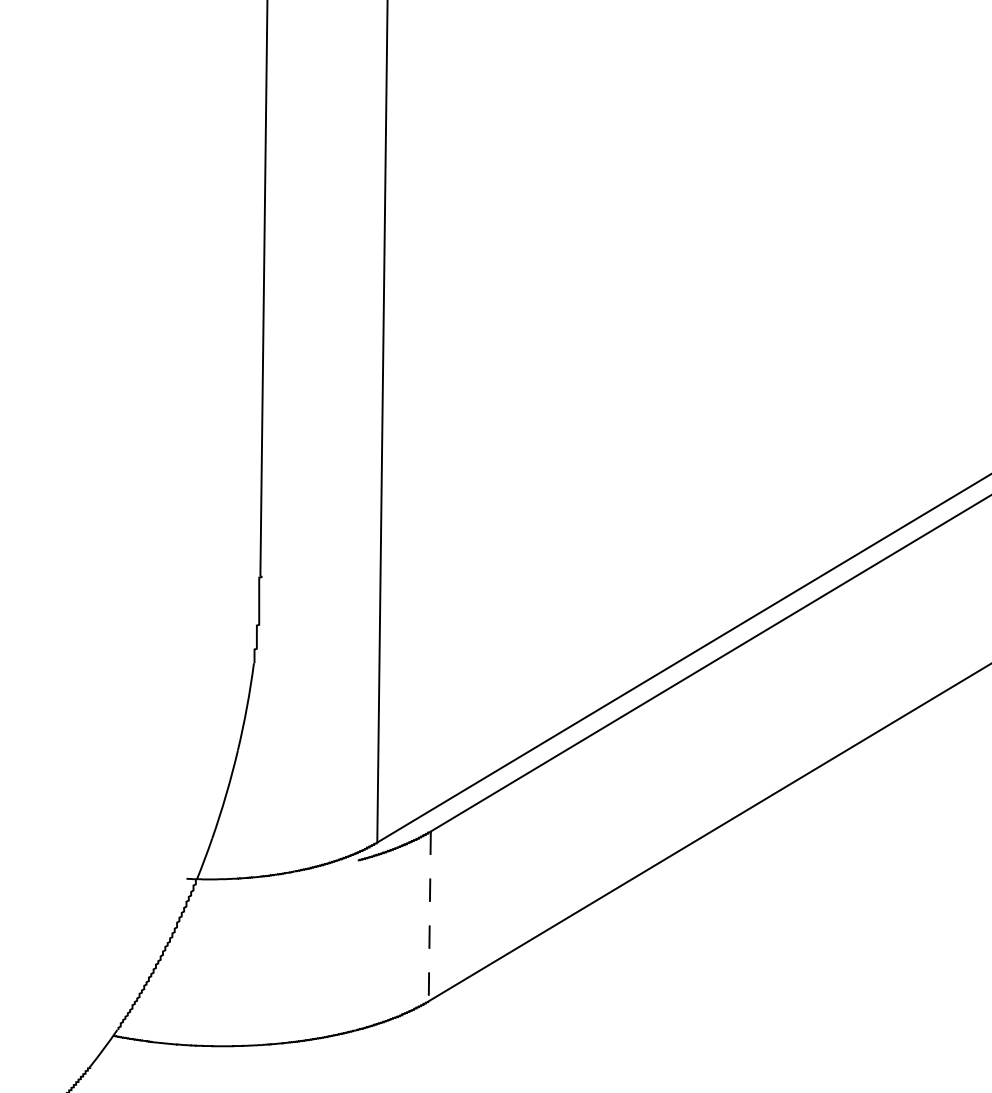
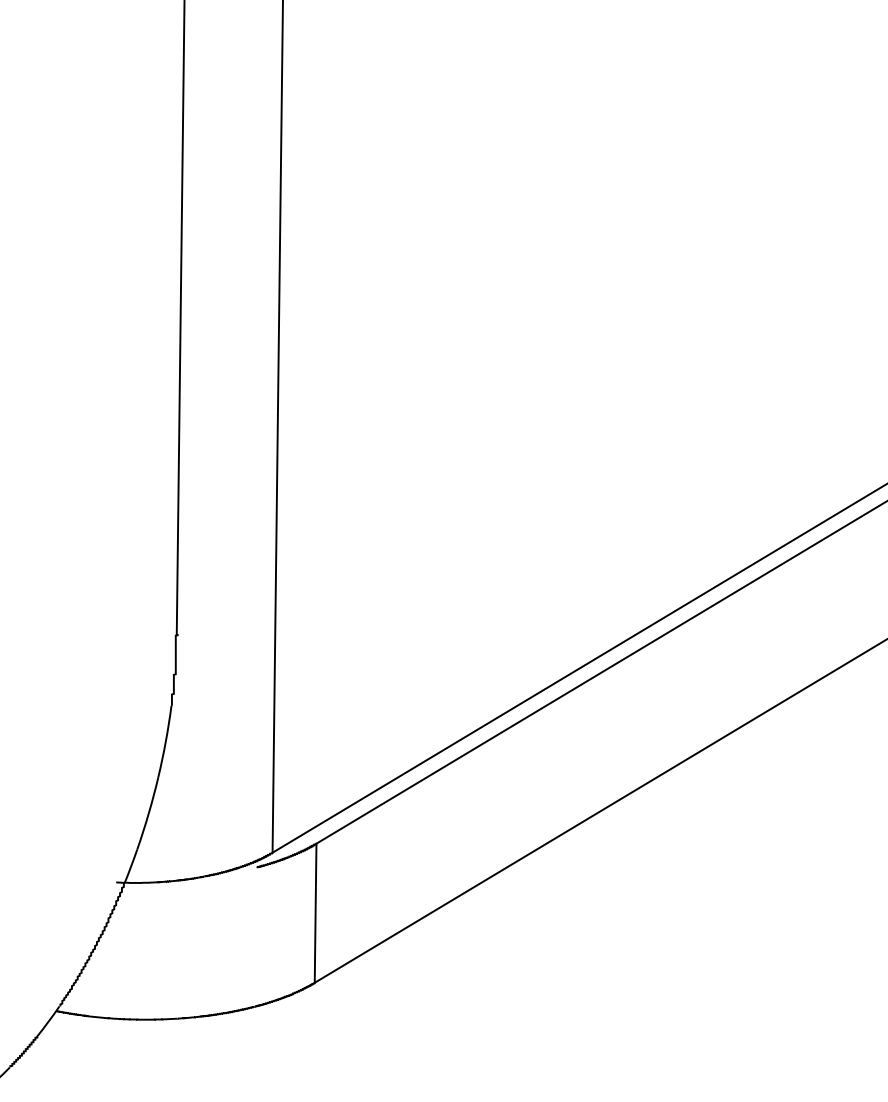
line: (429, 916) -> (315, 913), dashed -> solid

